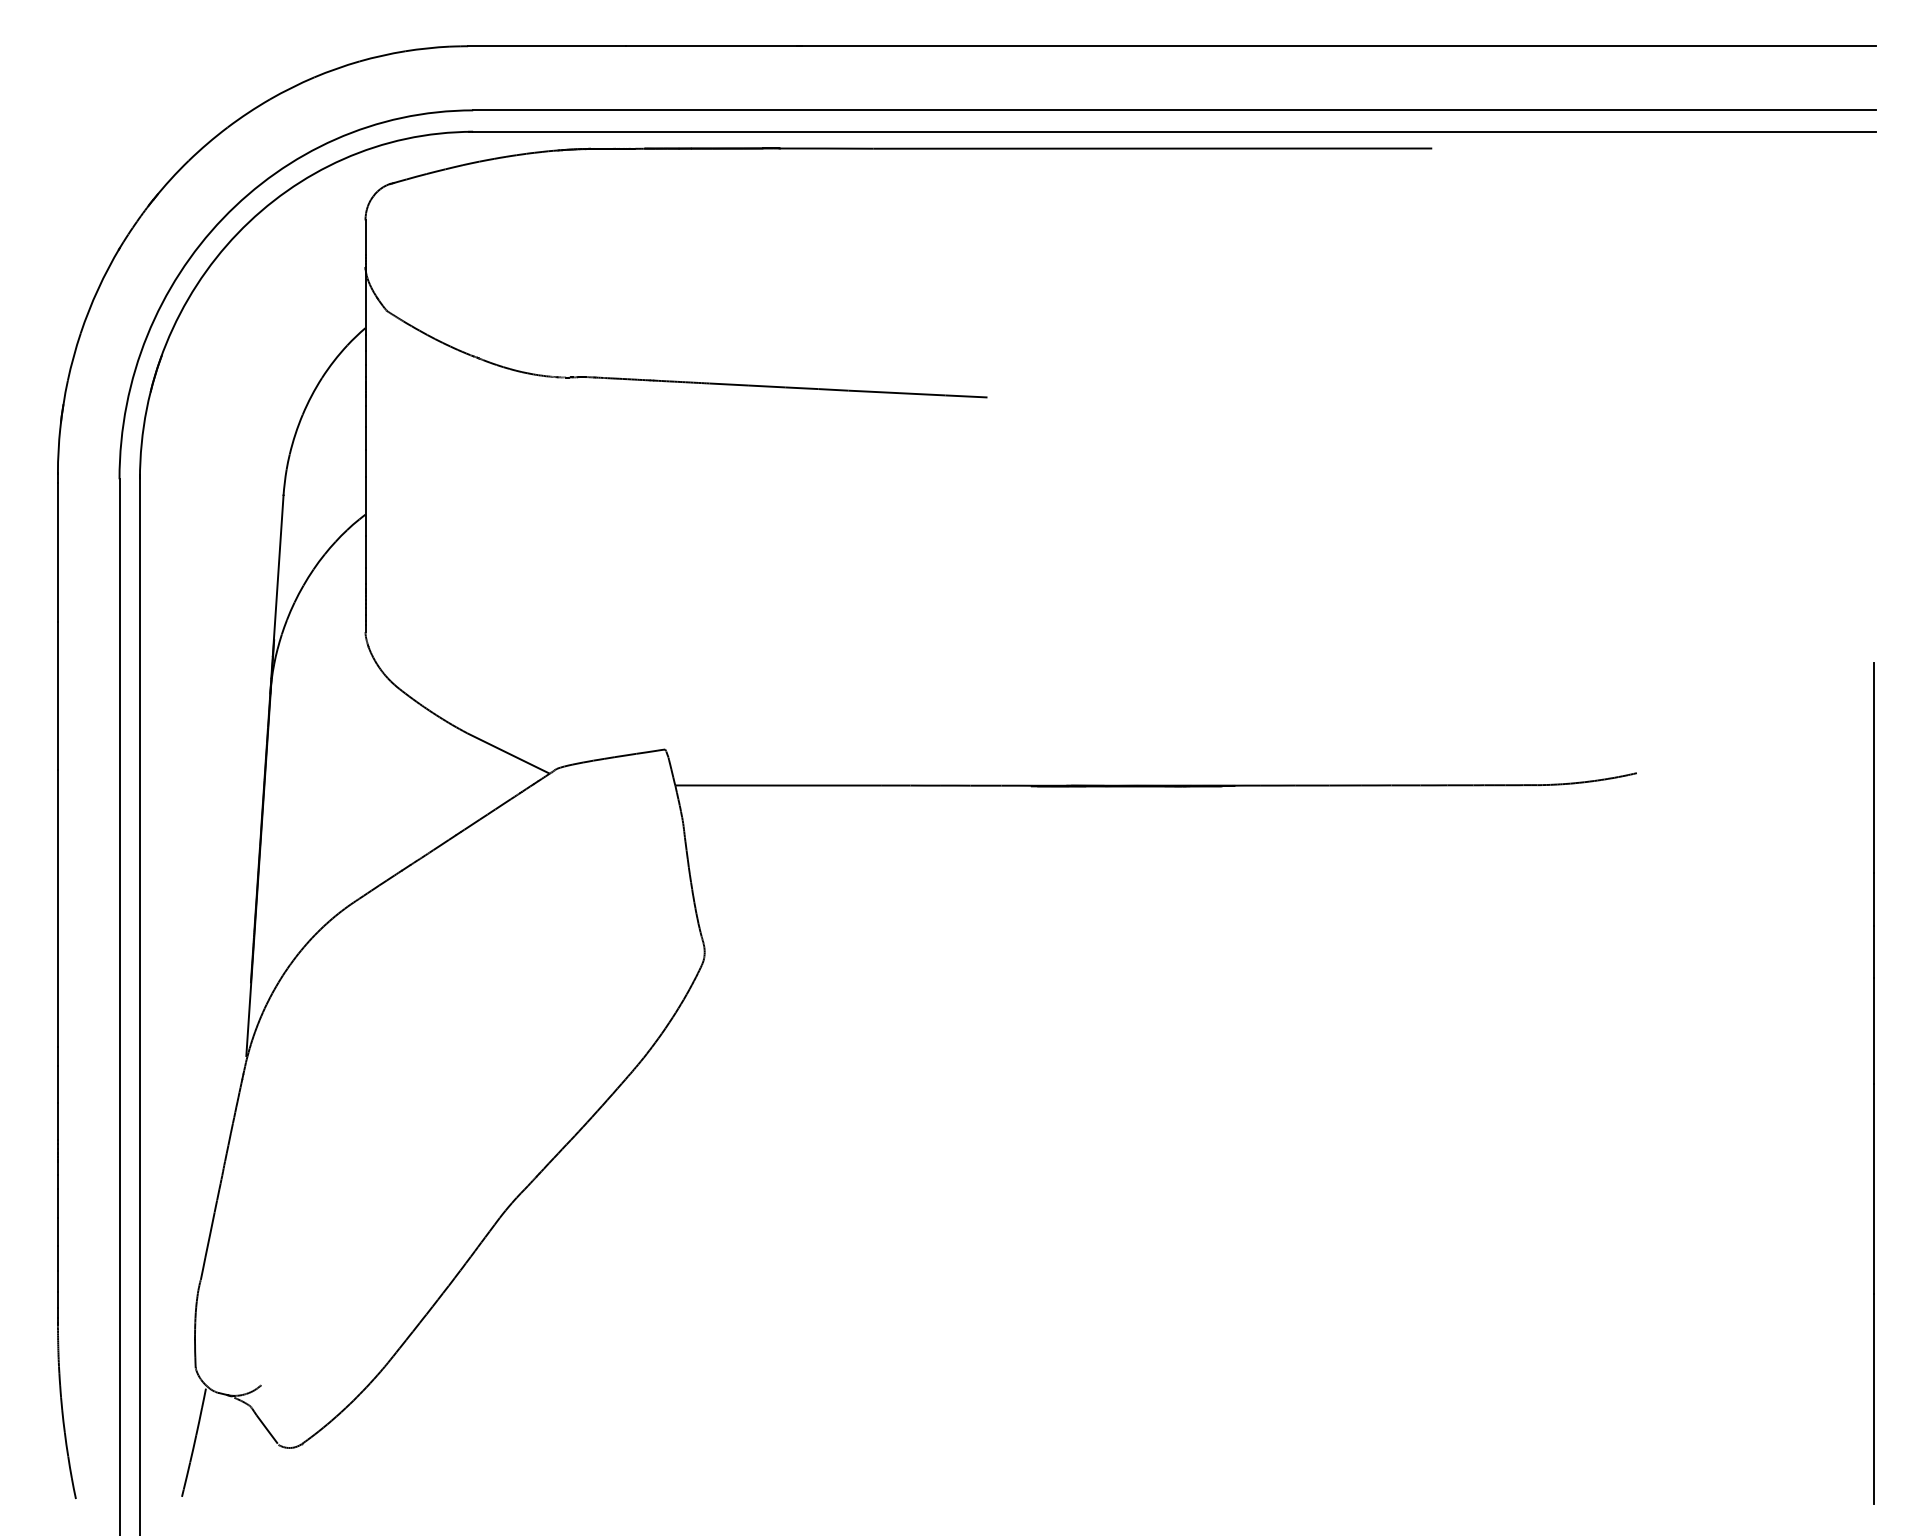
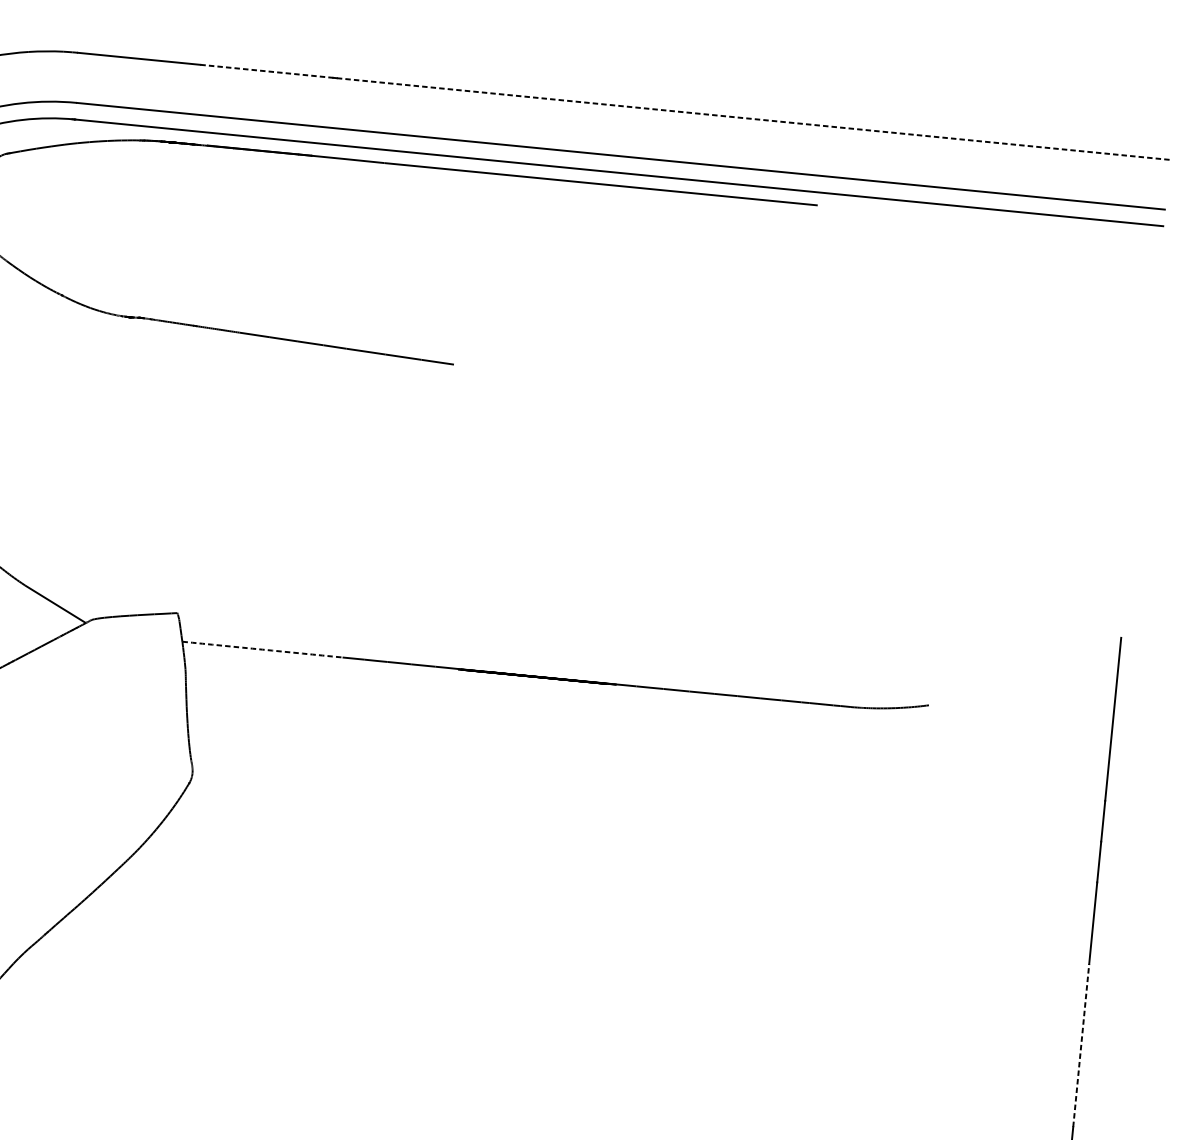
line: (1251, 46) -> (685, 112), solid -> dashed
arc: (778, 785) -> (262, 649), solid -> dashed
line: (1874, 1188) -> (1081, 1045), solid -> dashed

